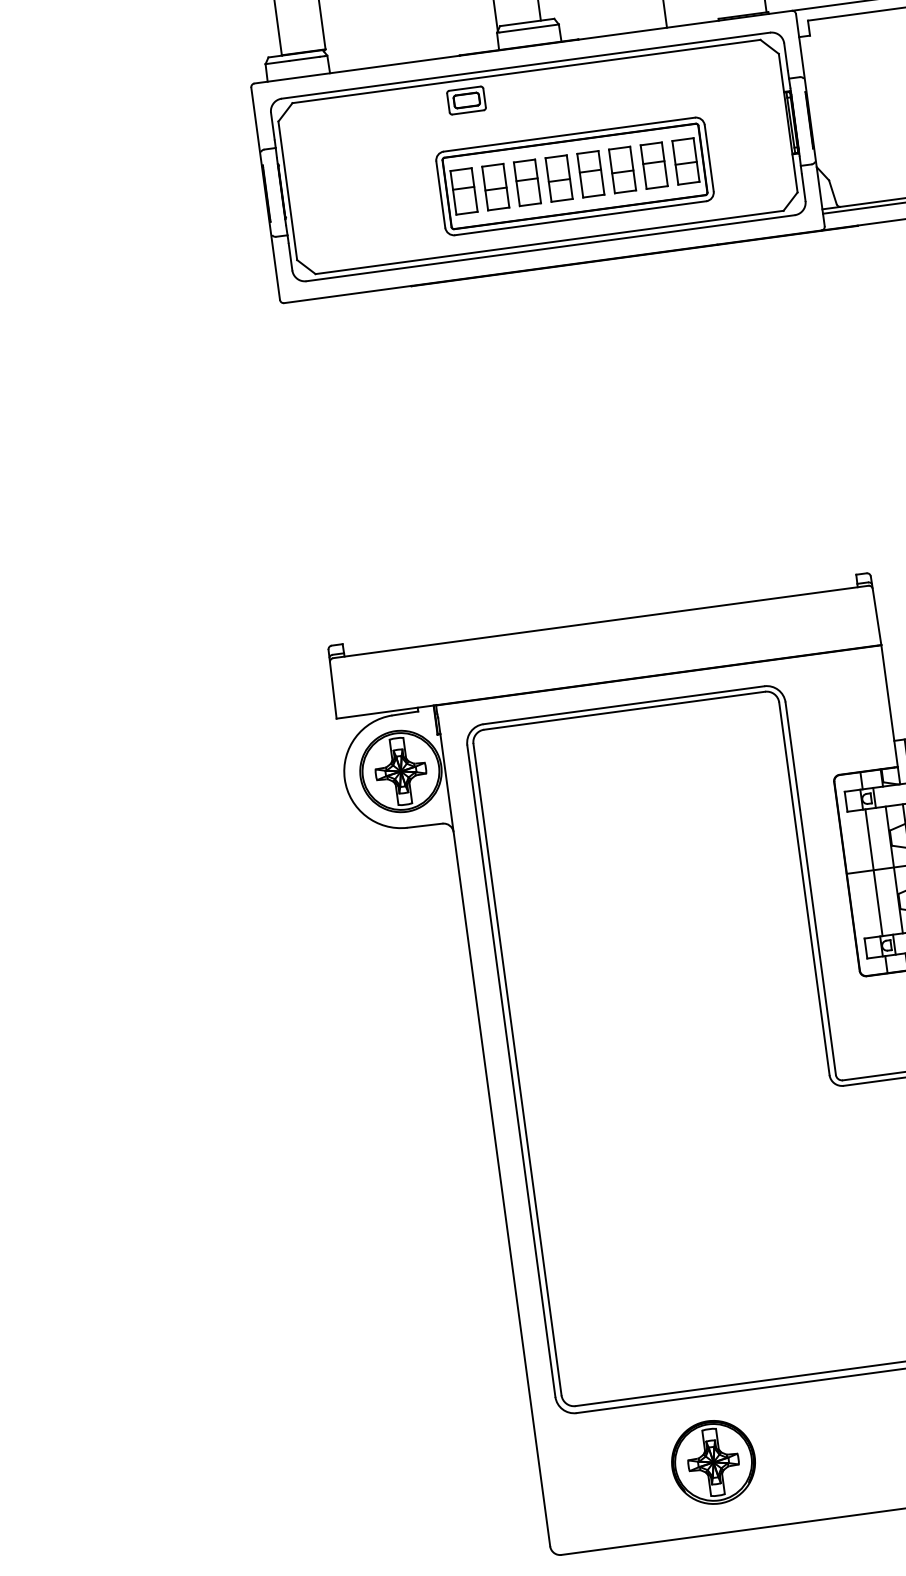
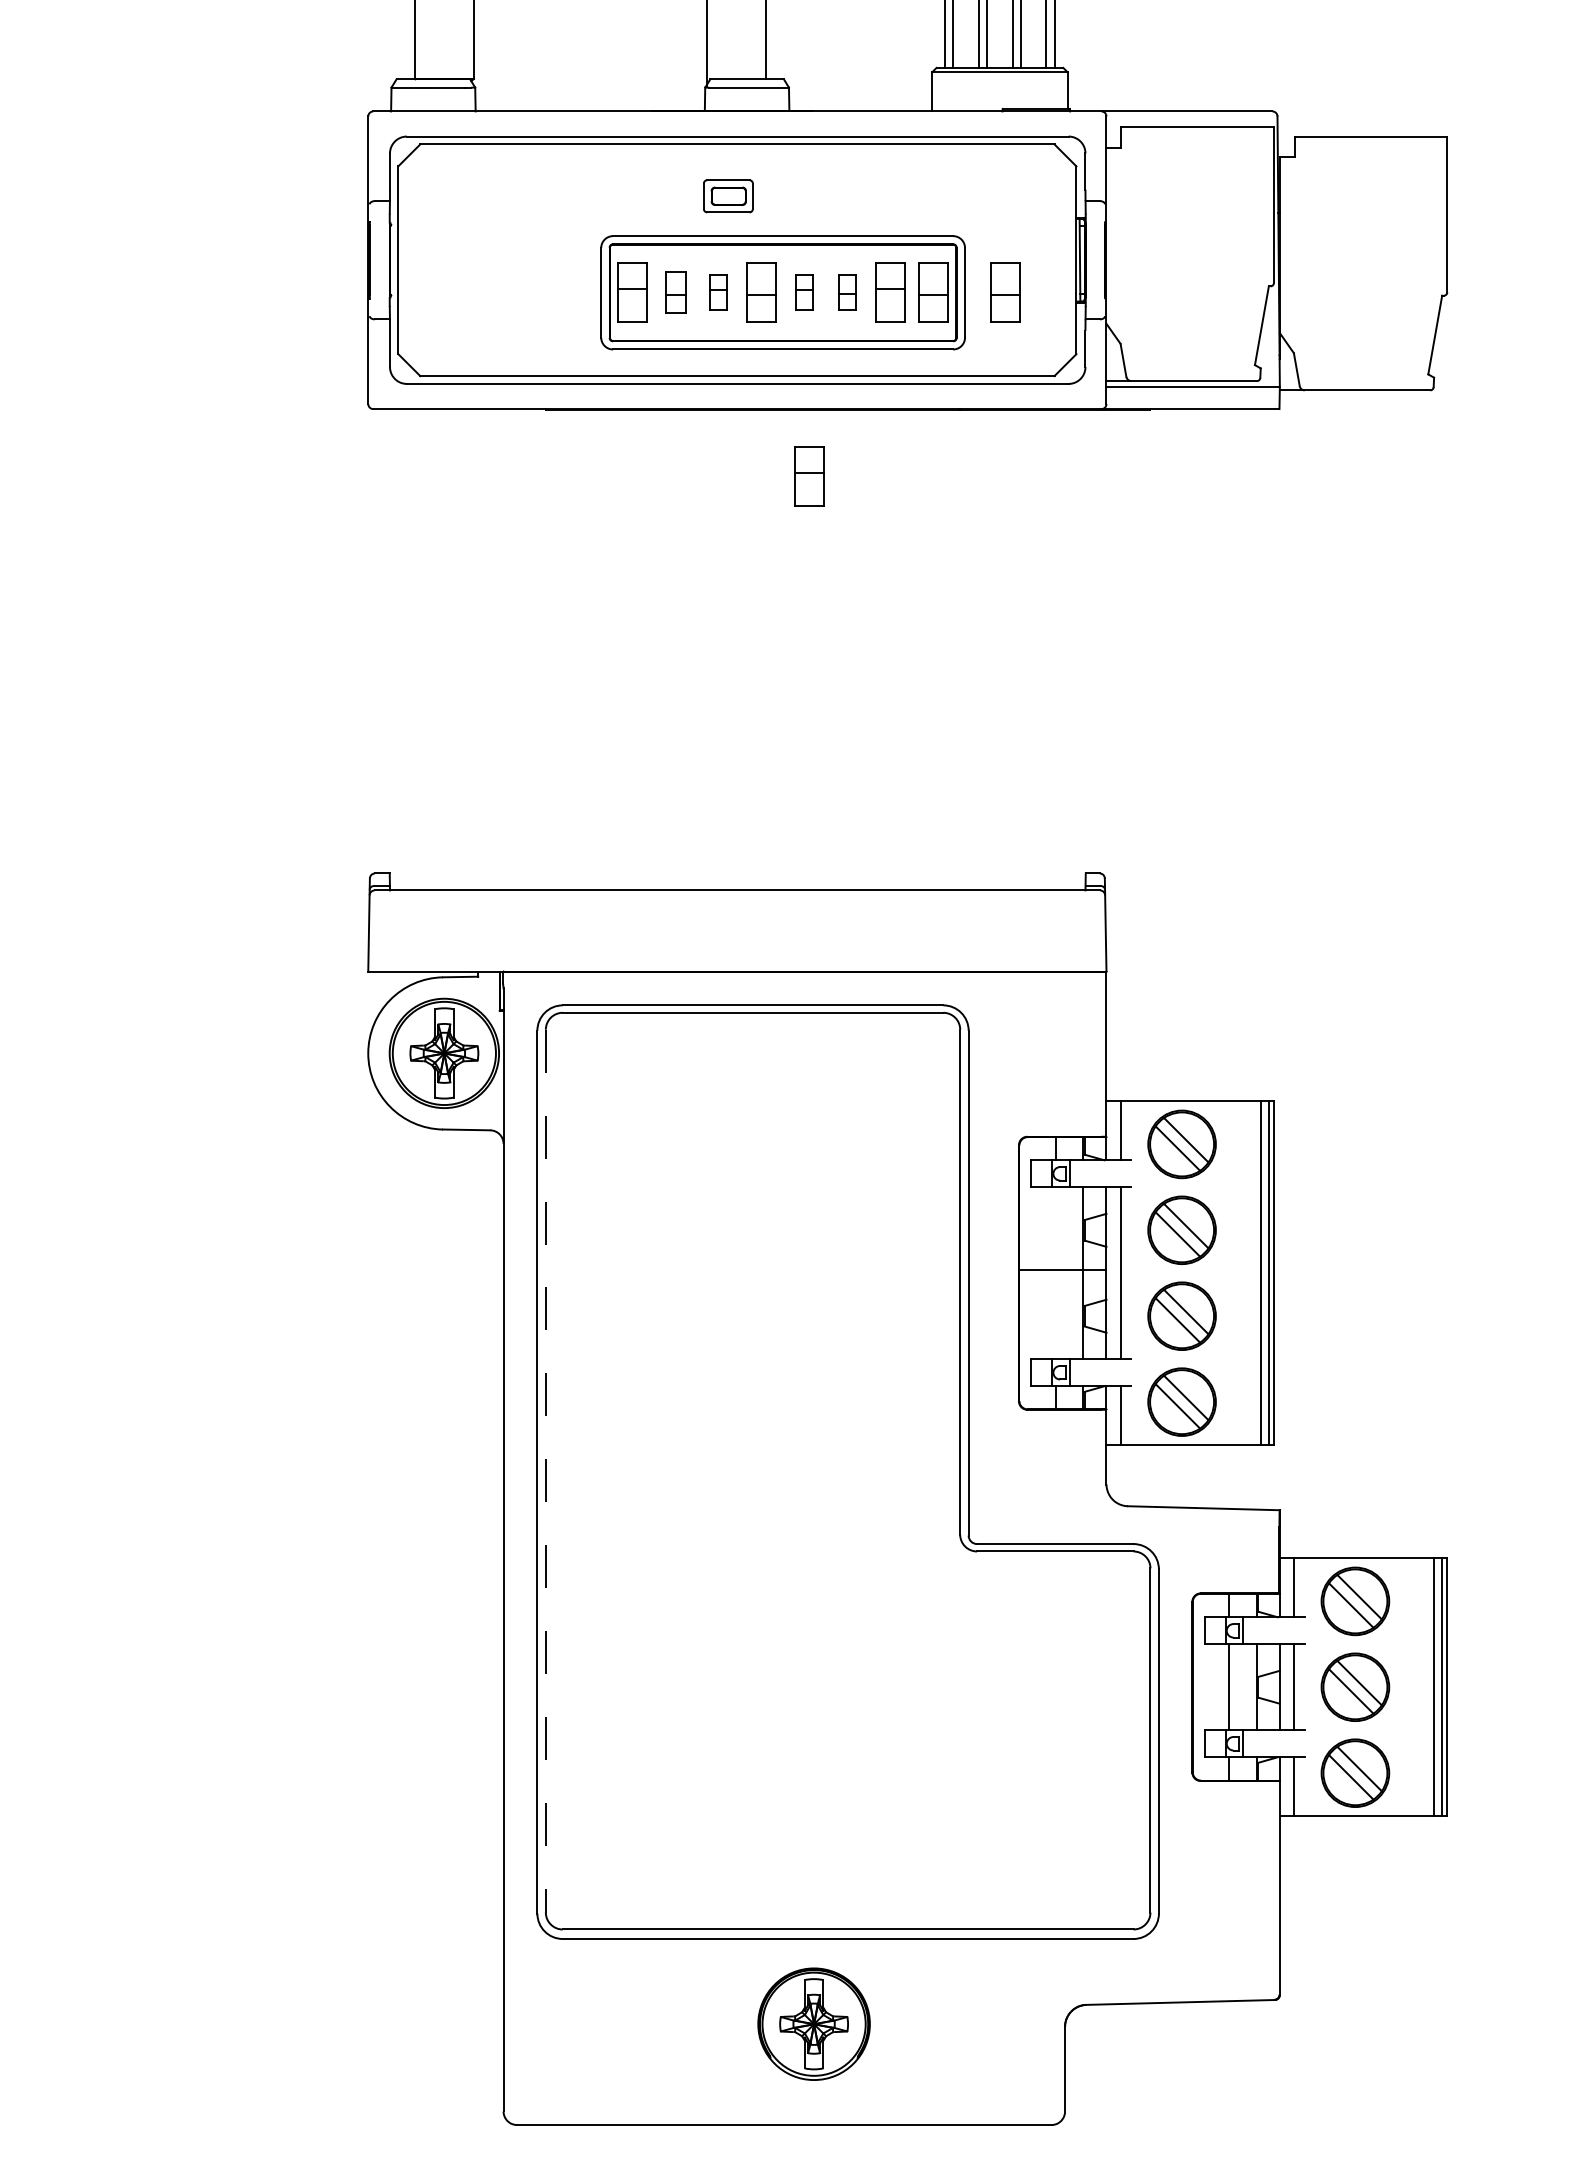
part: (466, 100) -> (728, 196), moved
part: (739, 154) -> (1005, 292), added
part: (622, 169) -> (847, 292), size x0.6
part: (590, 174) -> (804, 292), size x0.6
part: (527, 182) -> (718, 292), size x0.6
part: (495, 186) -> (675, 292), size x0.7
part: (612, 309) -> (809, 476), added
line: (873, 872) -> (1055, 1273), removed
line: (517, 1069) -> (545, 1471), solid -> dashed
part: (713, 1461) -> (813, 2023), moved

